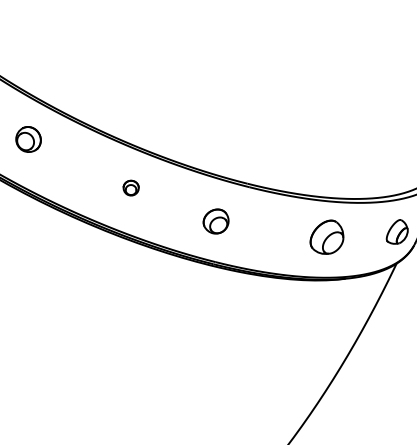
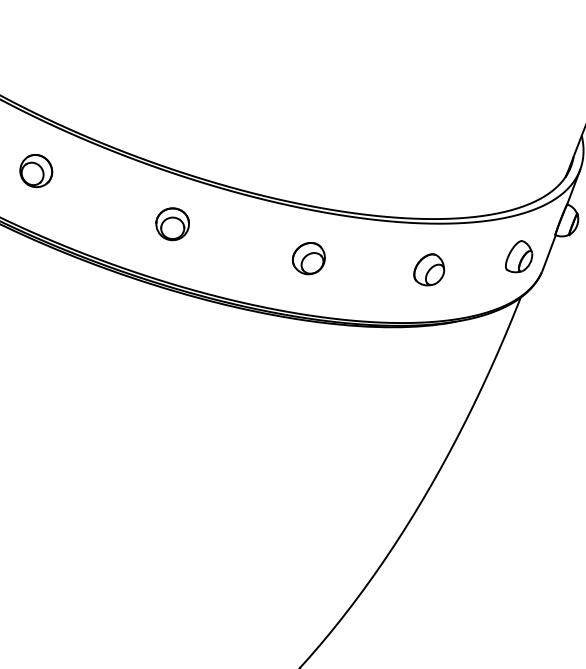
part: (131, 188) -> (172, 224), size x1.67
part: (215, 221) -> (308, 258), moved
part: (327, 236) -> (429, 269), size x0.71

